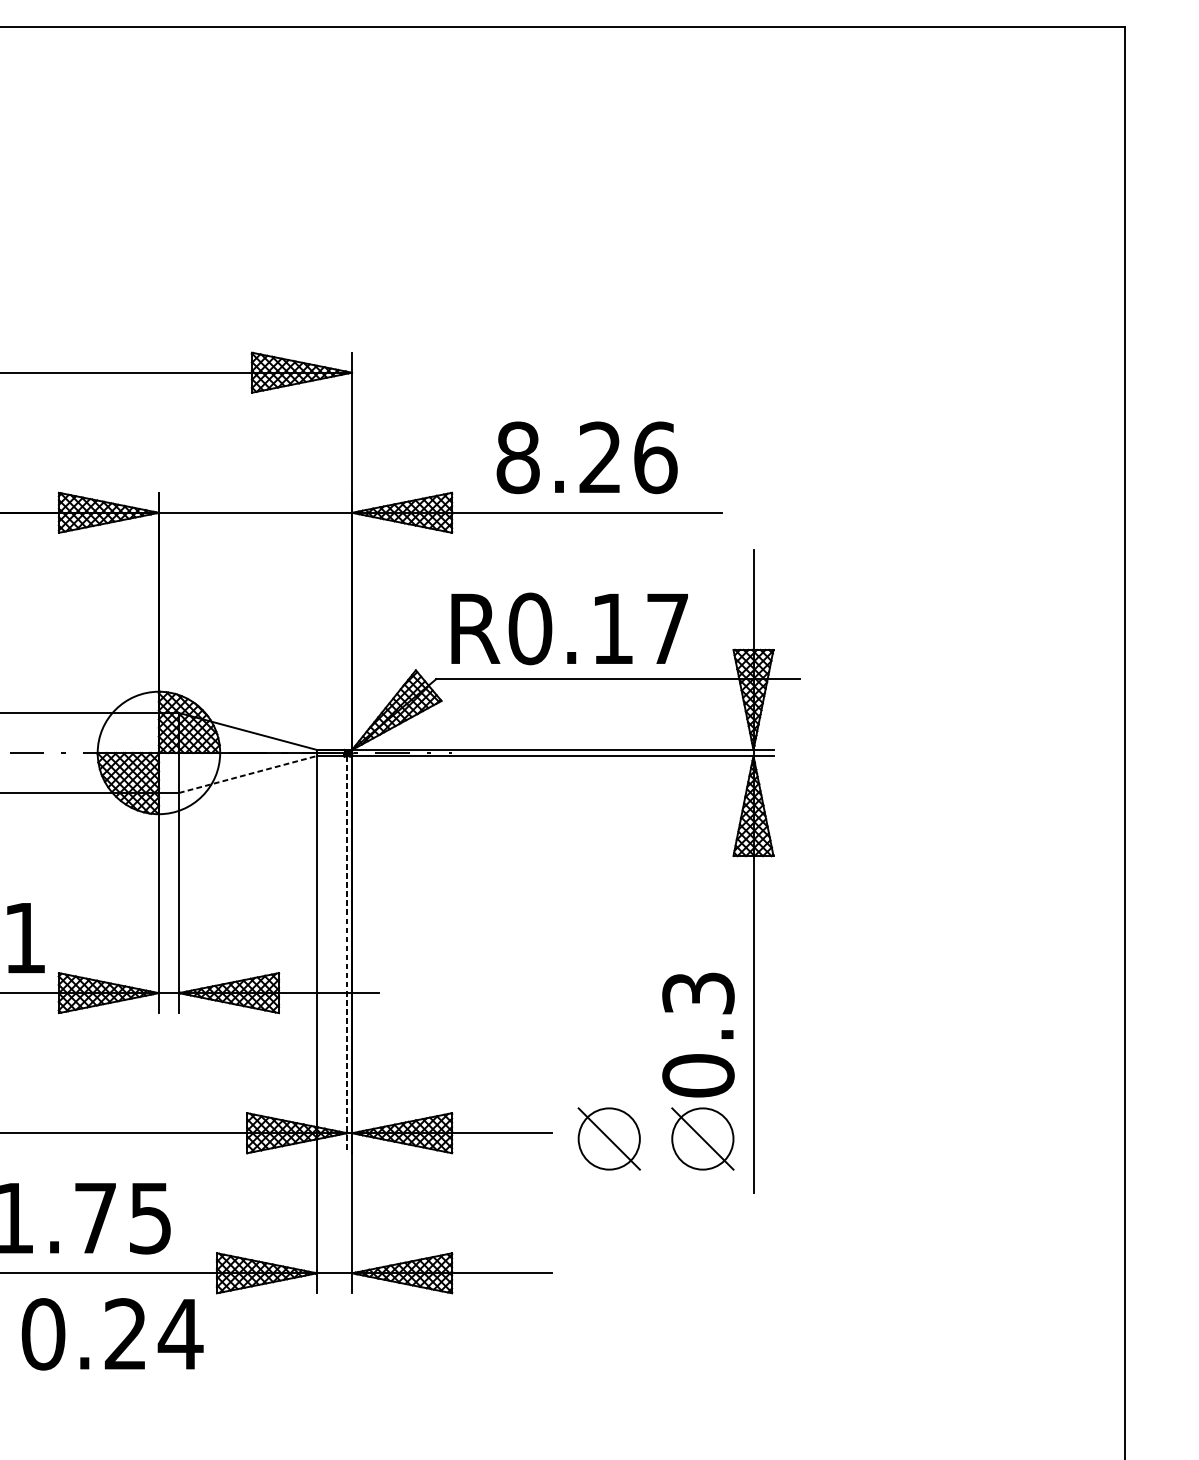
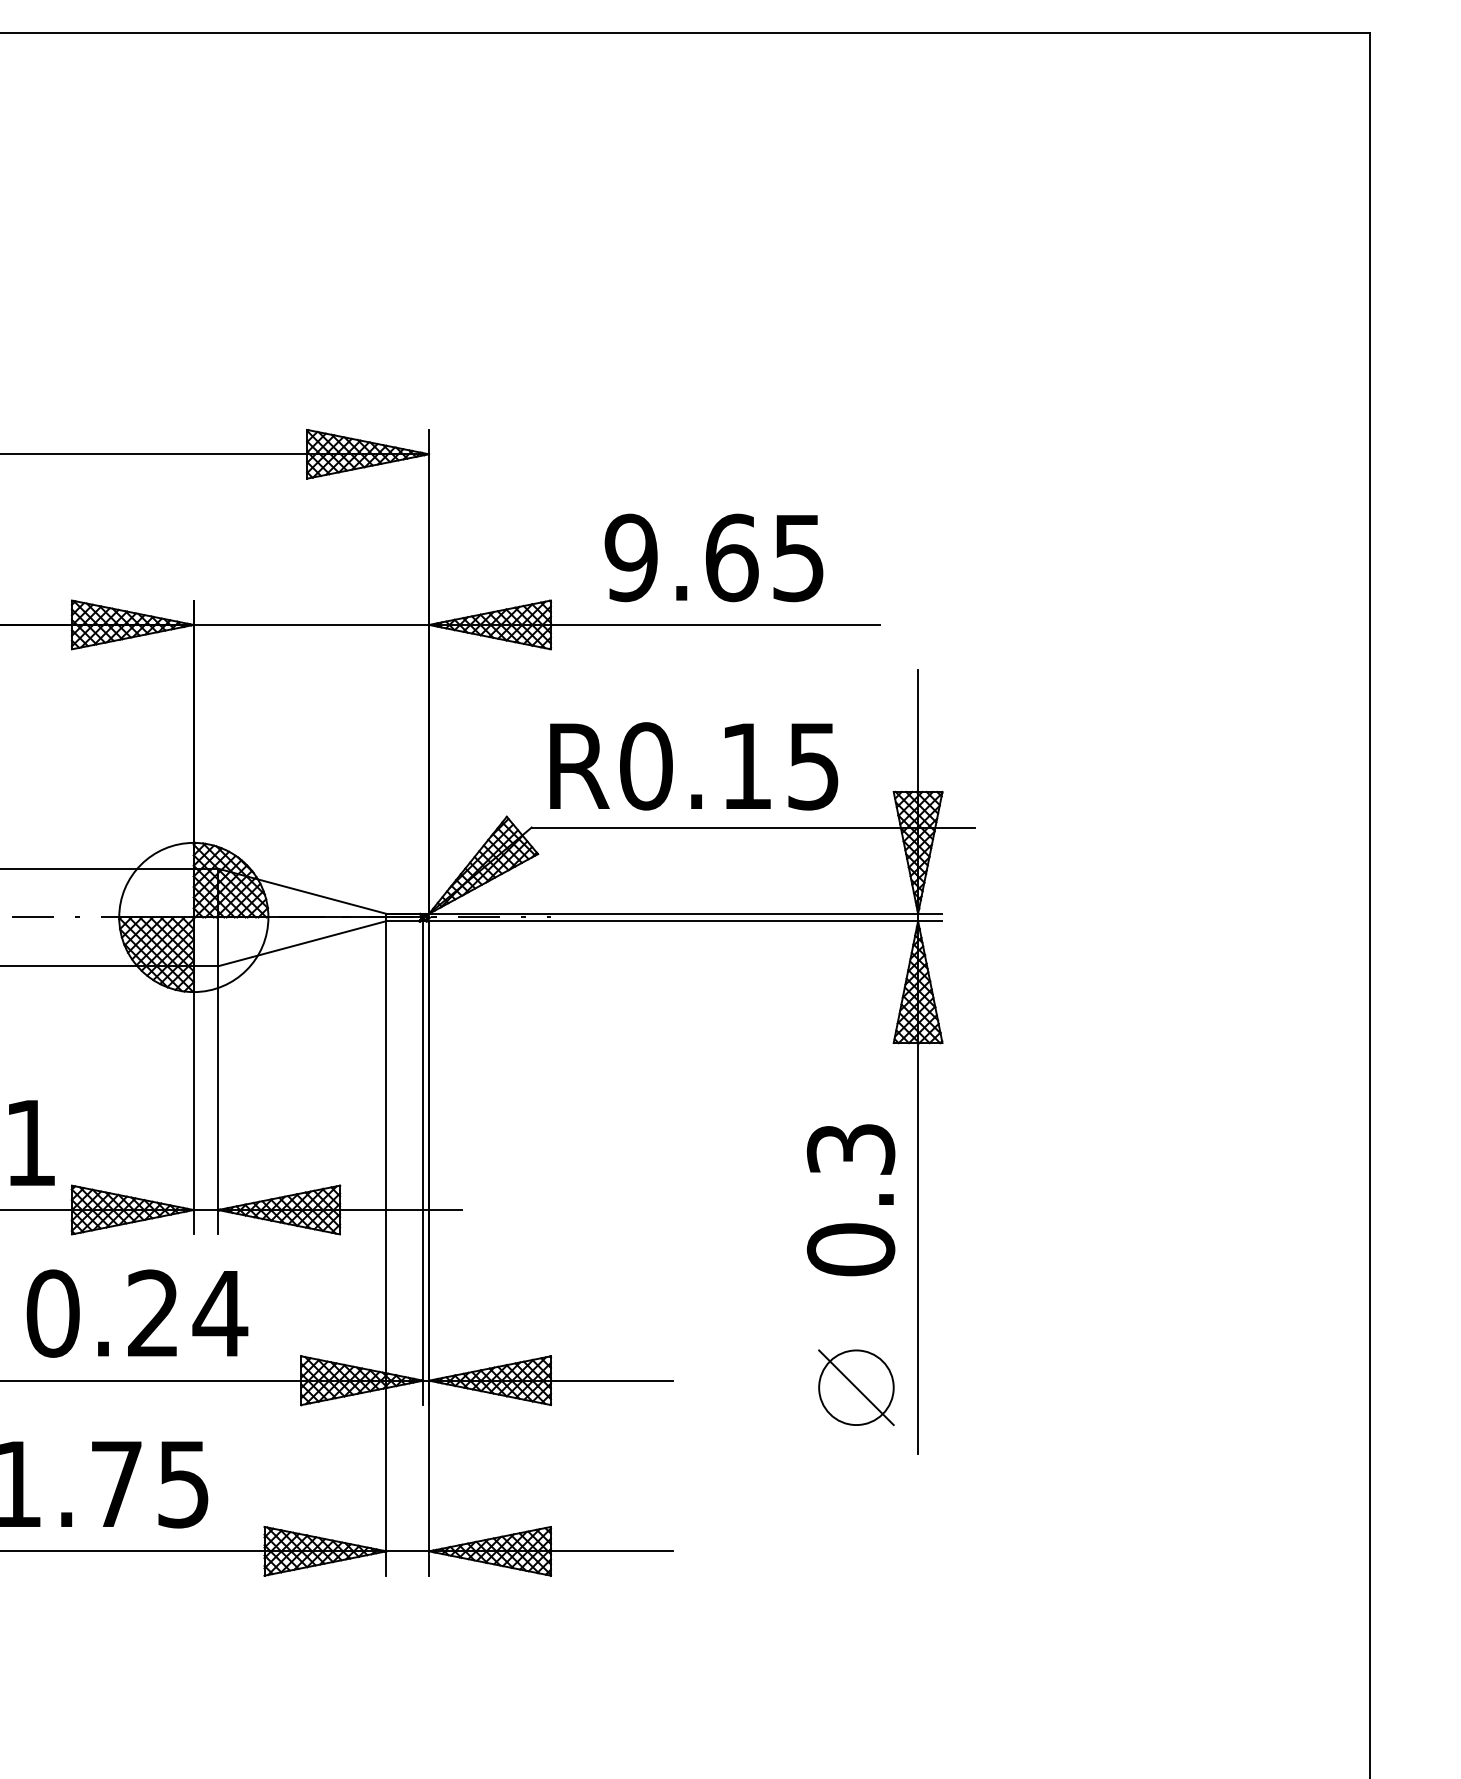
text: (586, 457) -> (714, 557), 8.26 -> 9.65
text: (667, 629) -> (813, 766), R0.17 -> R0.15
line: (248, 774) -> (302, 943), dashed -> solid
line: (347, 954) -> (423, 1163), dashed -> solid
text: (698, 1035) -> (851, 1200), moved
part: (609, 1138) -> (742, 1387), removed
text: (112, 1334) -> (137, 1313), moved

